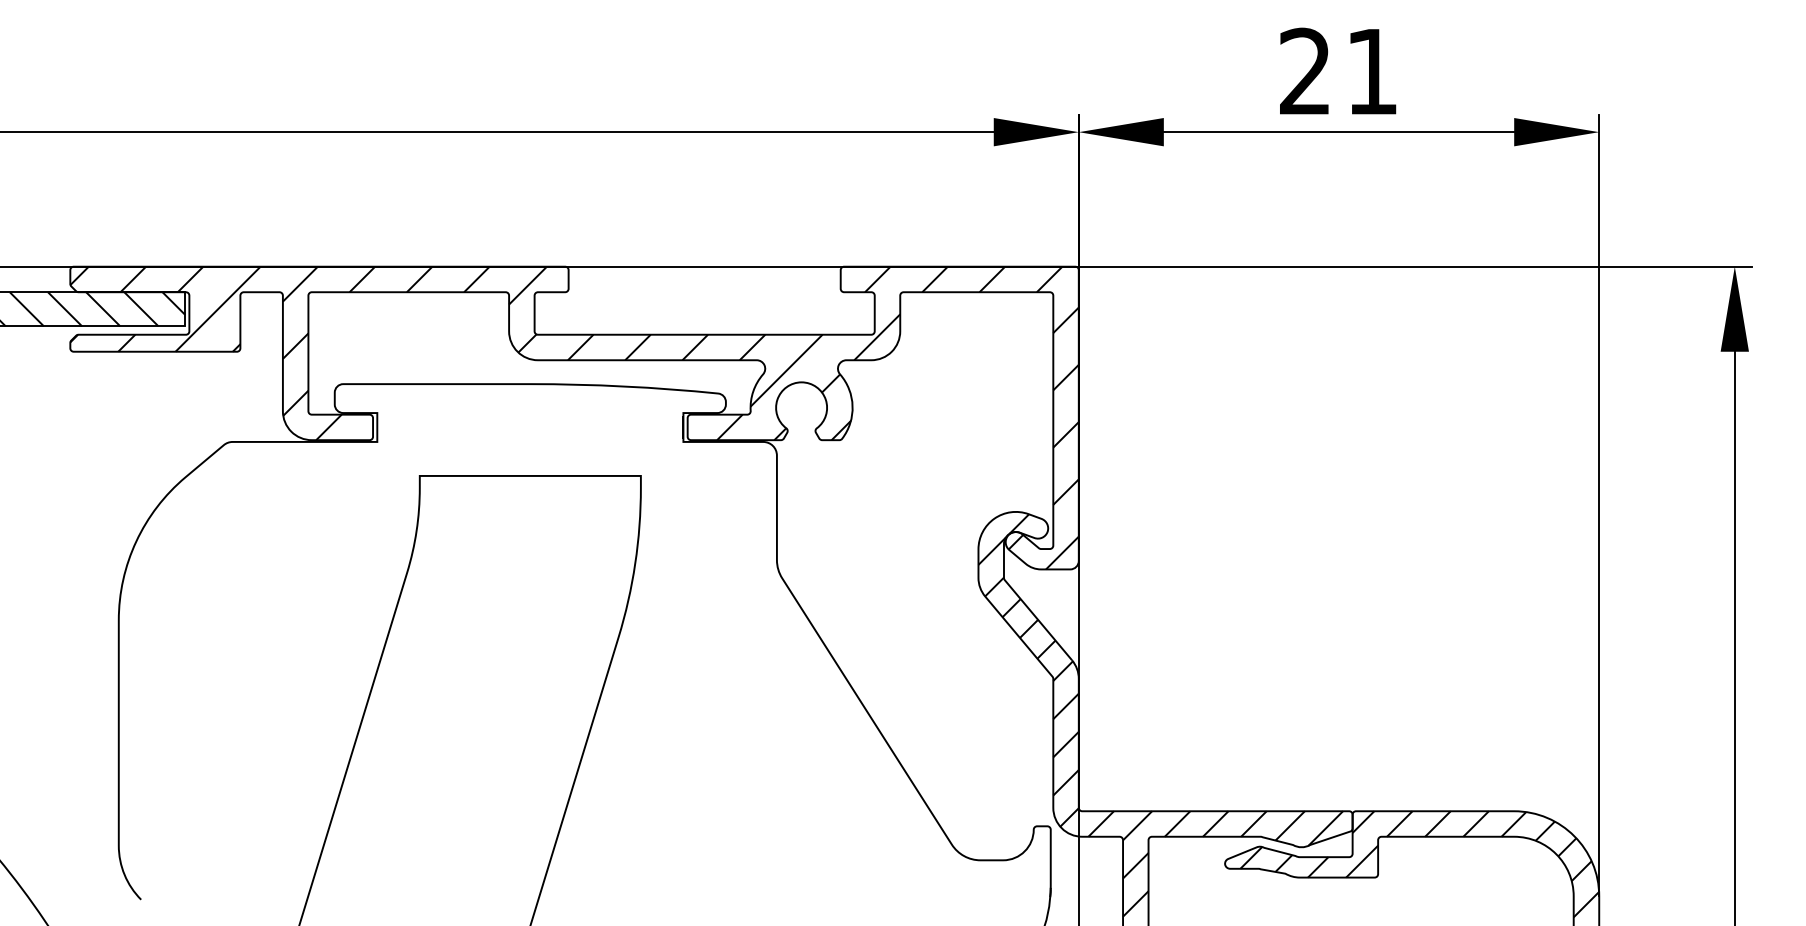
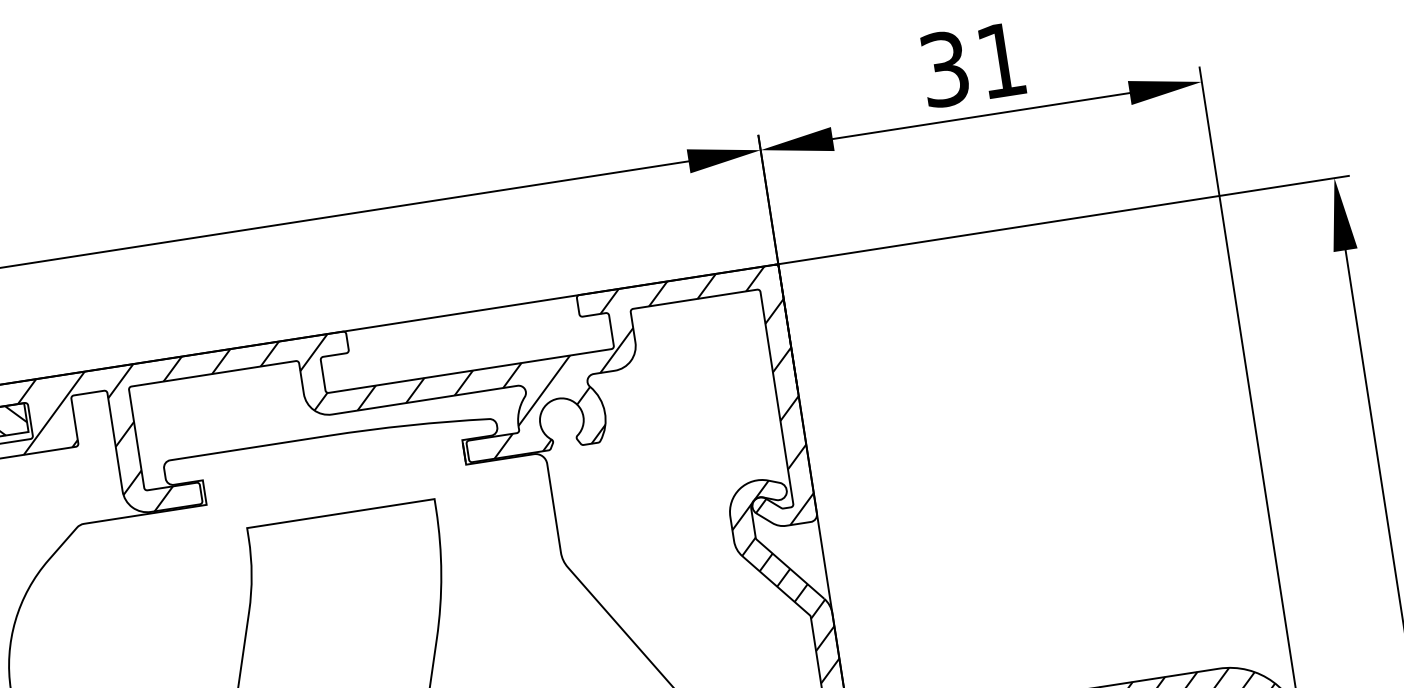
text: (1305, 71) -> (944, 69), 21 -> 31

